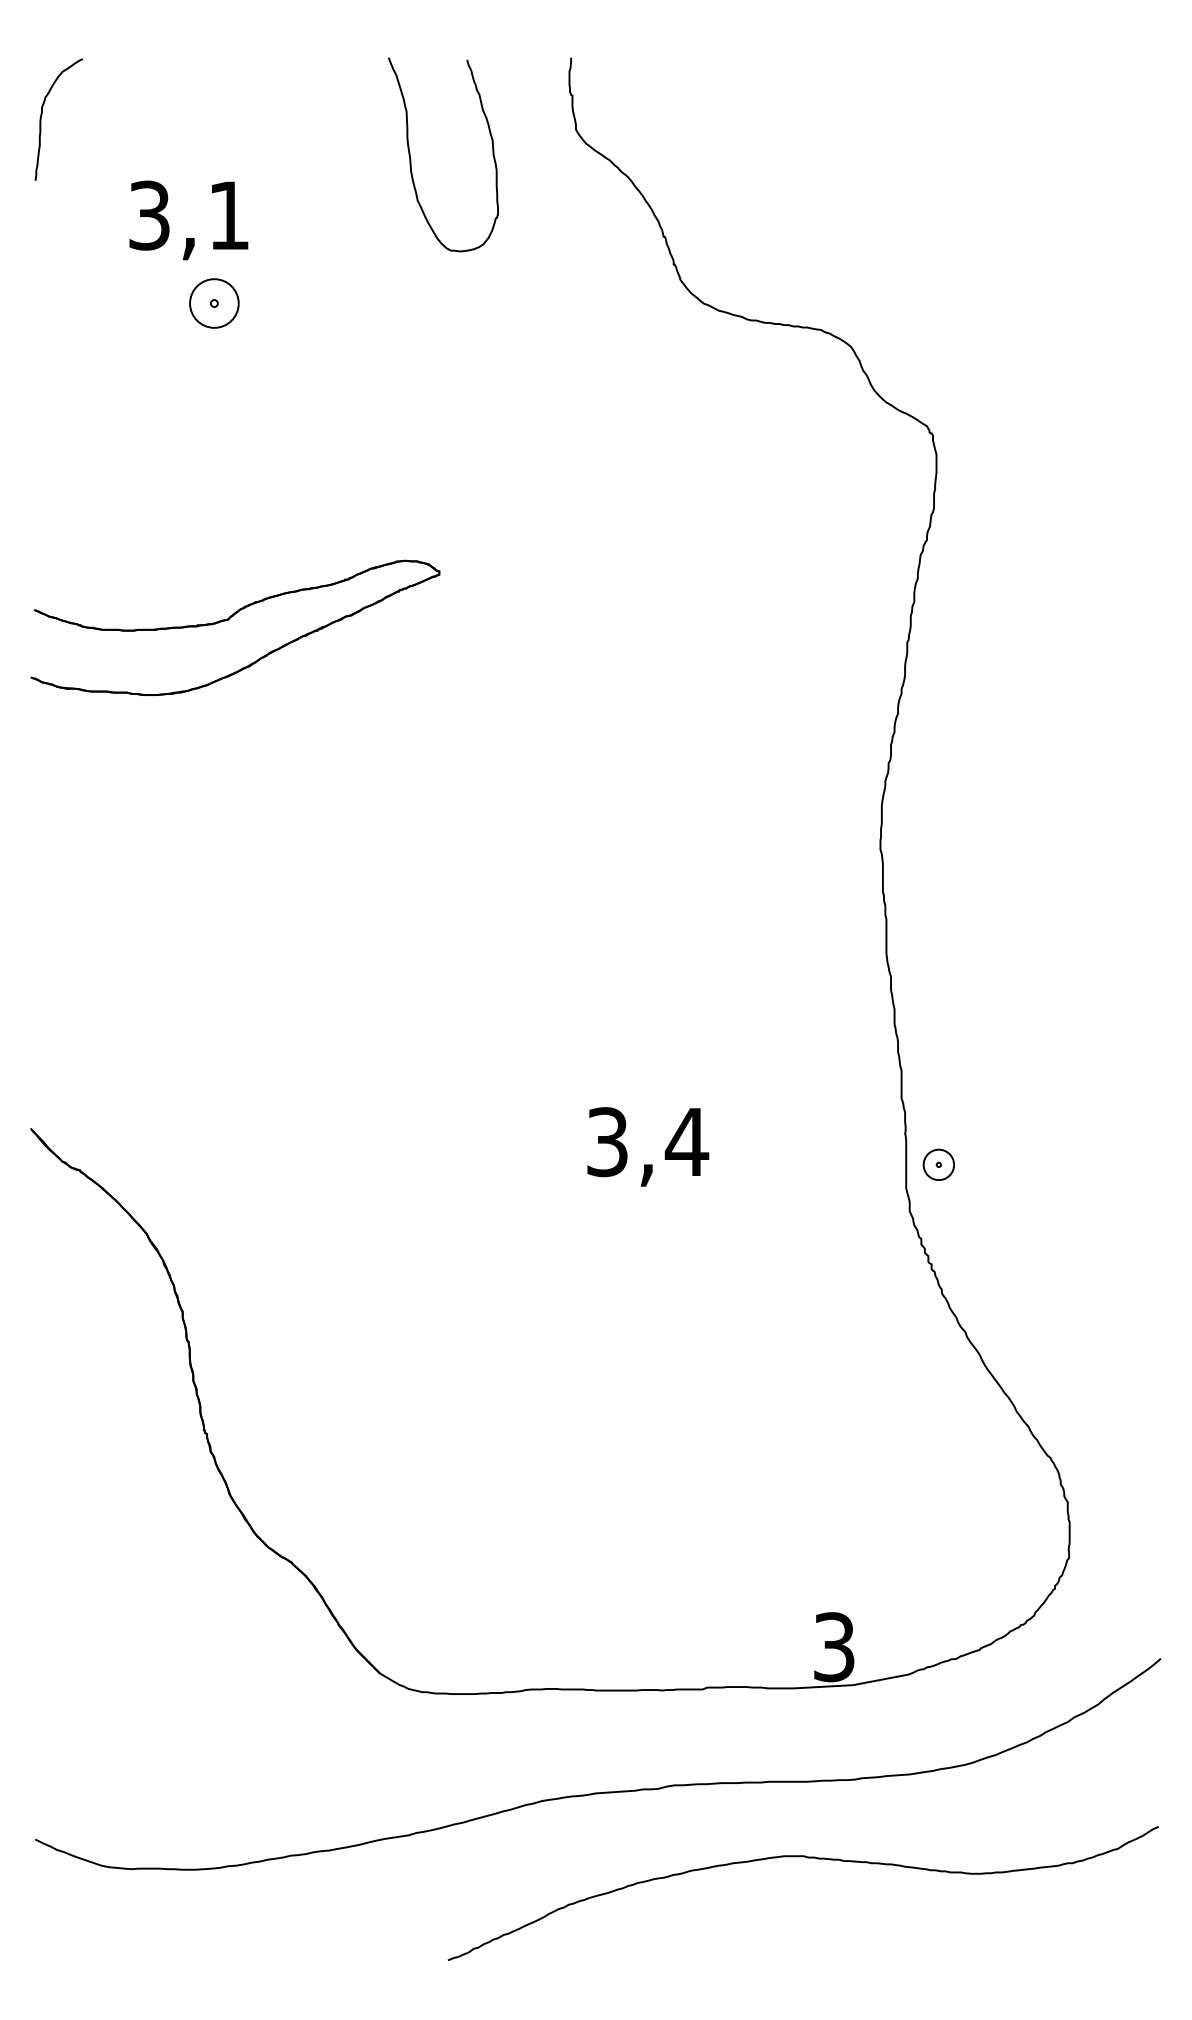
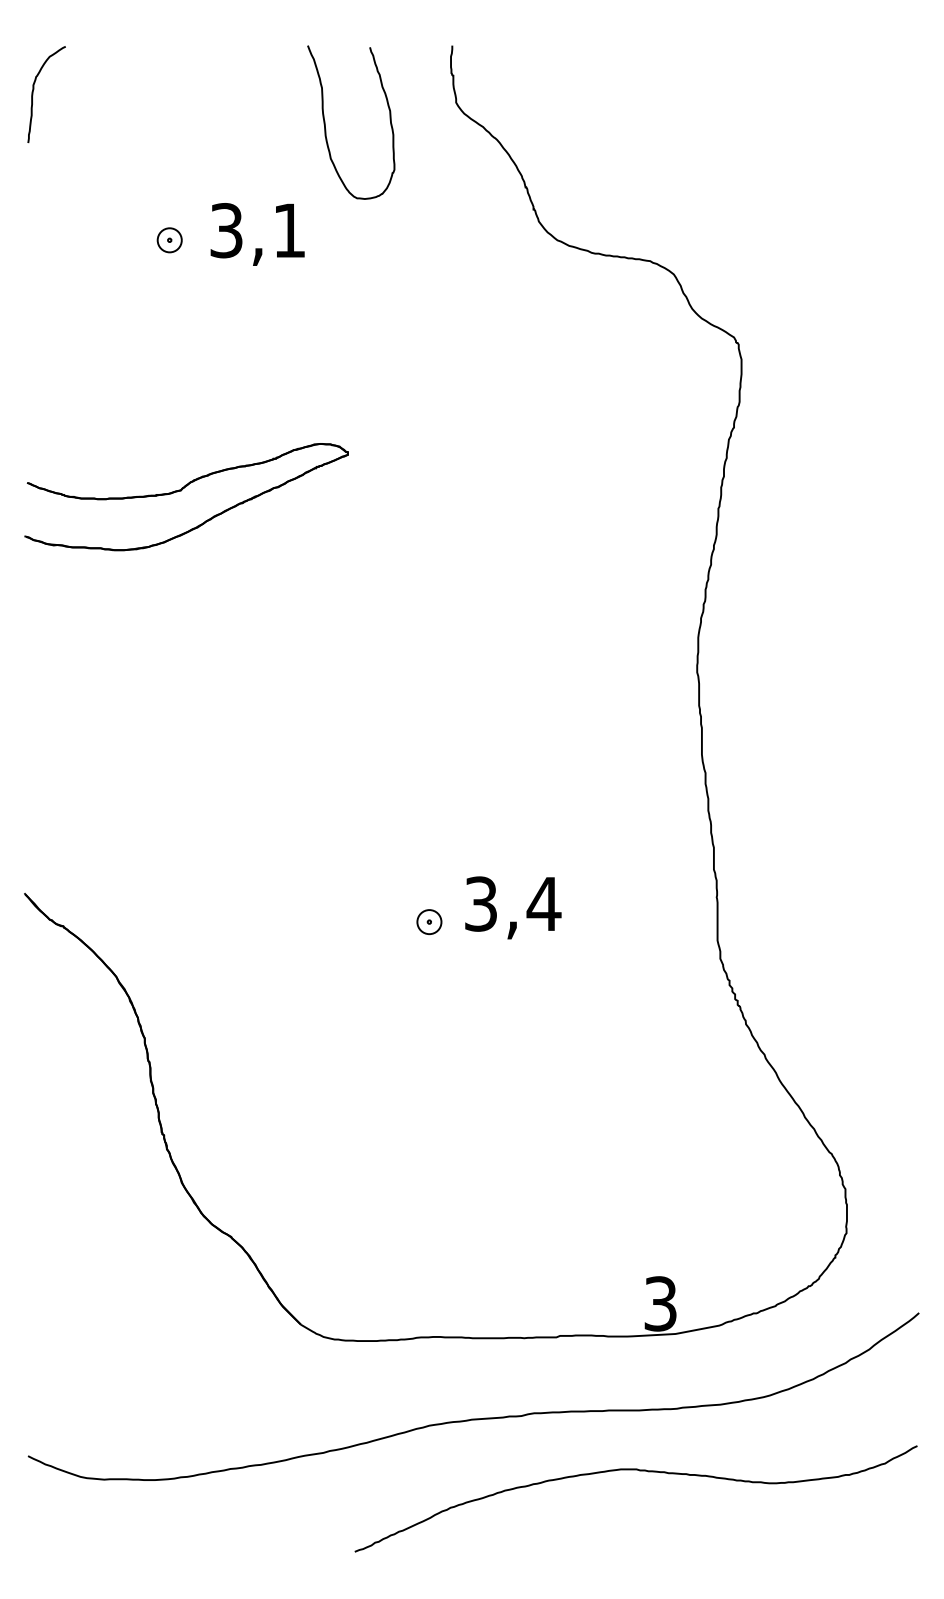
text: (188, 220) -> (257, 234), moved
part: (213, 303) -> (169, 240), size x0.62
part: (938, 1164) -> (429, 921), moved

